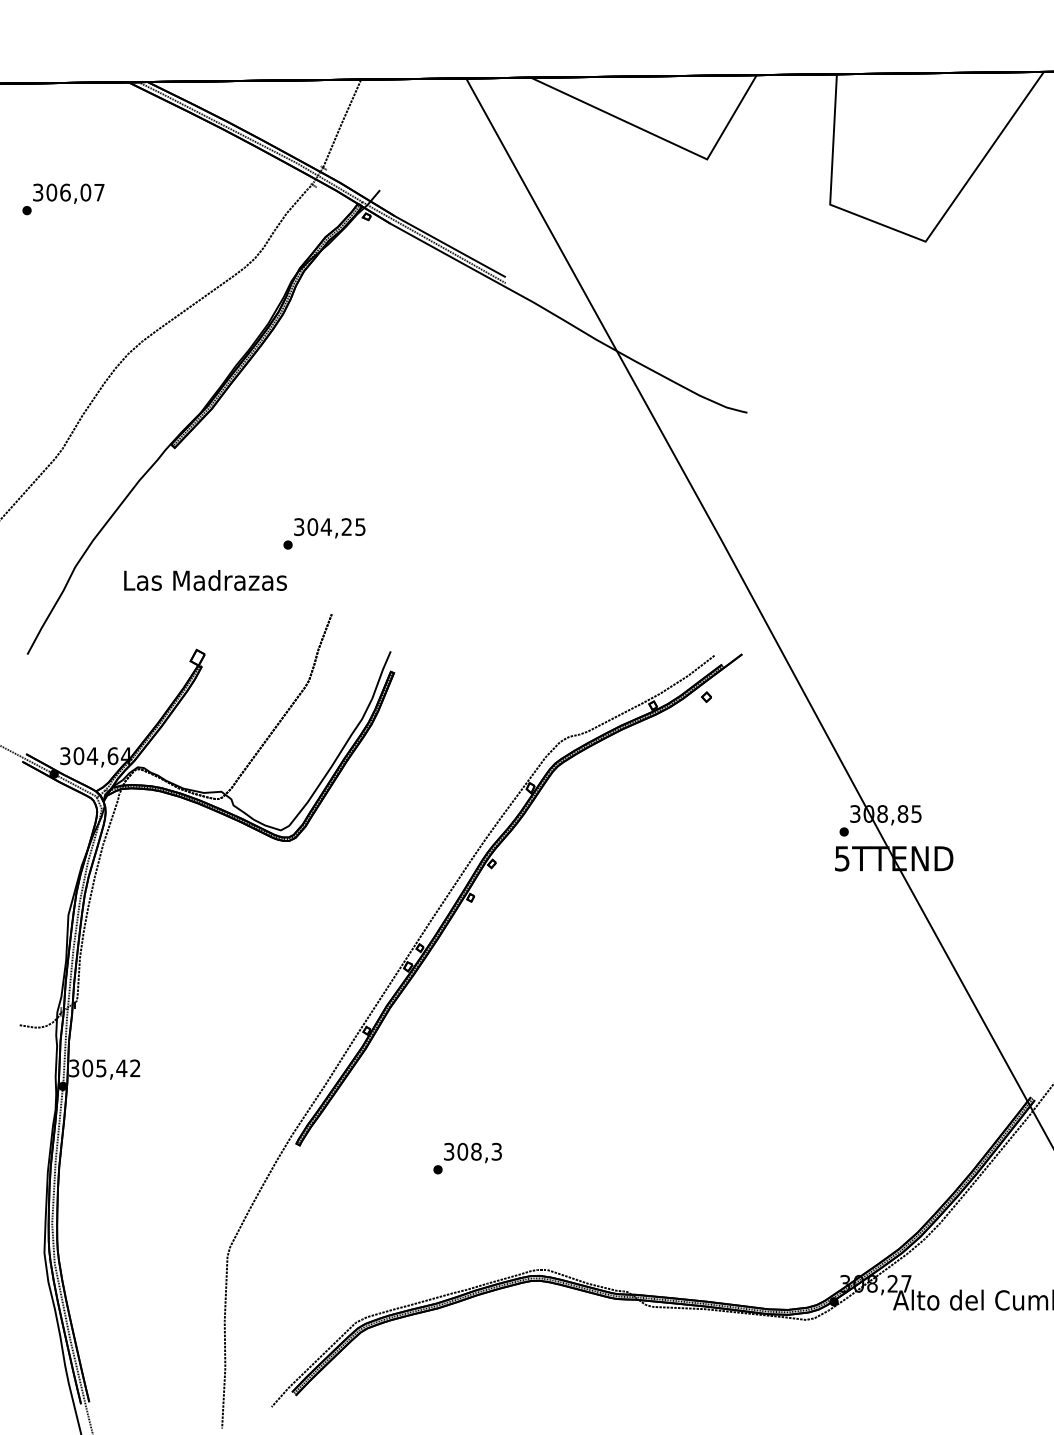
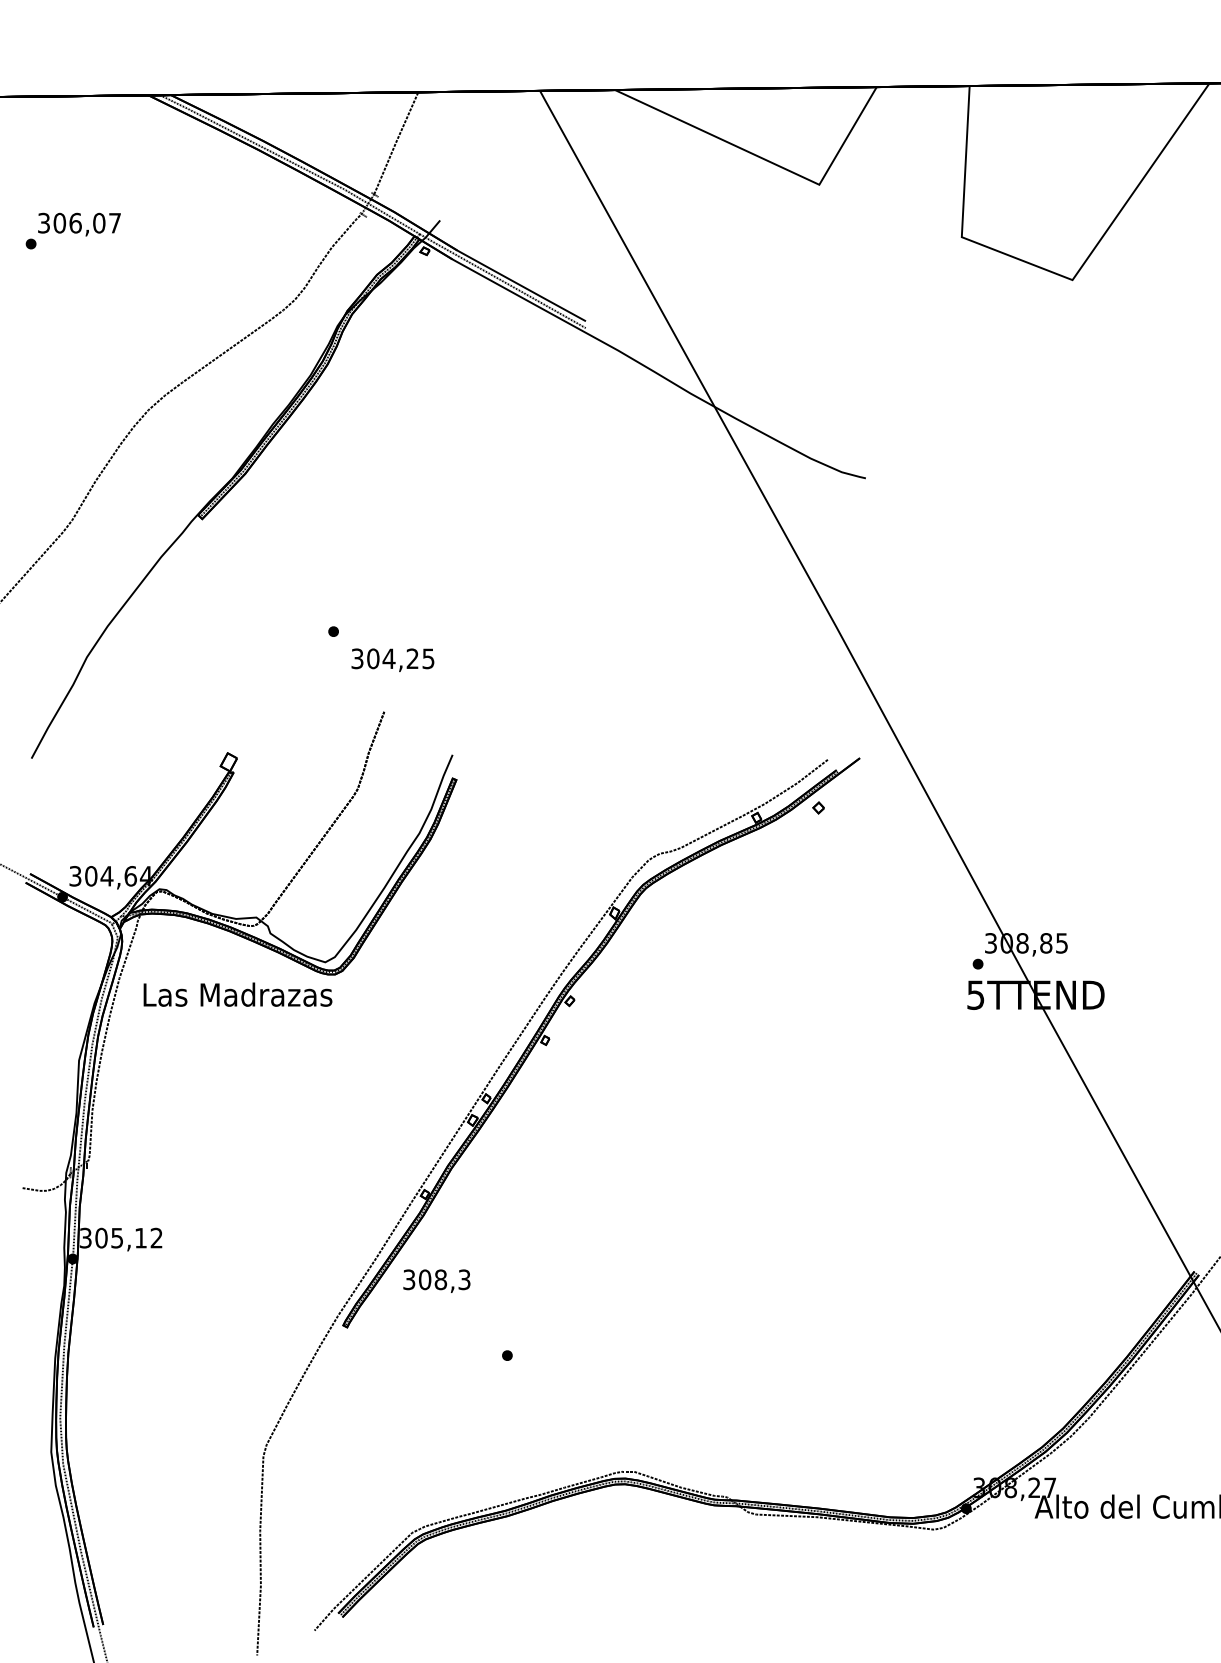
text: (329, 527) -> (392, 659), moved
text: (205, 580) -> (237, 994), moved
text: (121, 1068) -> (140, 1238), 305,42 -> 305,12
text: (472, 1152) -> (436, 1280), moved

